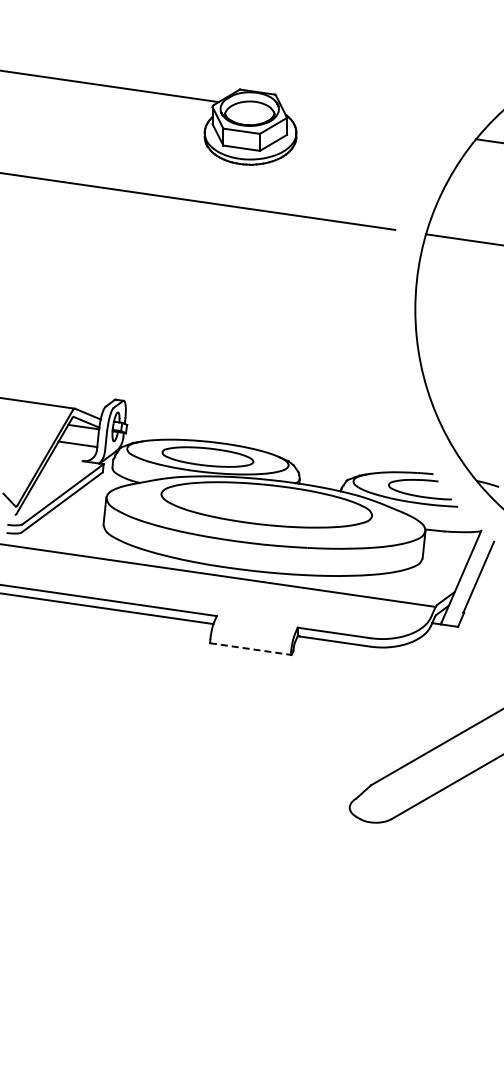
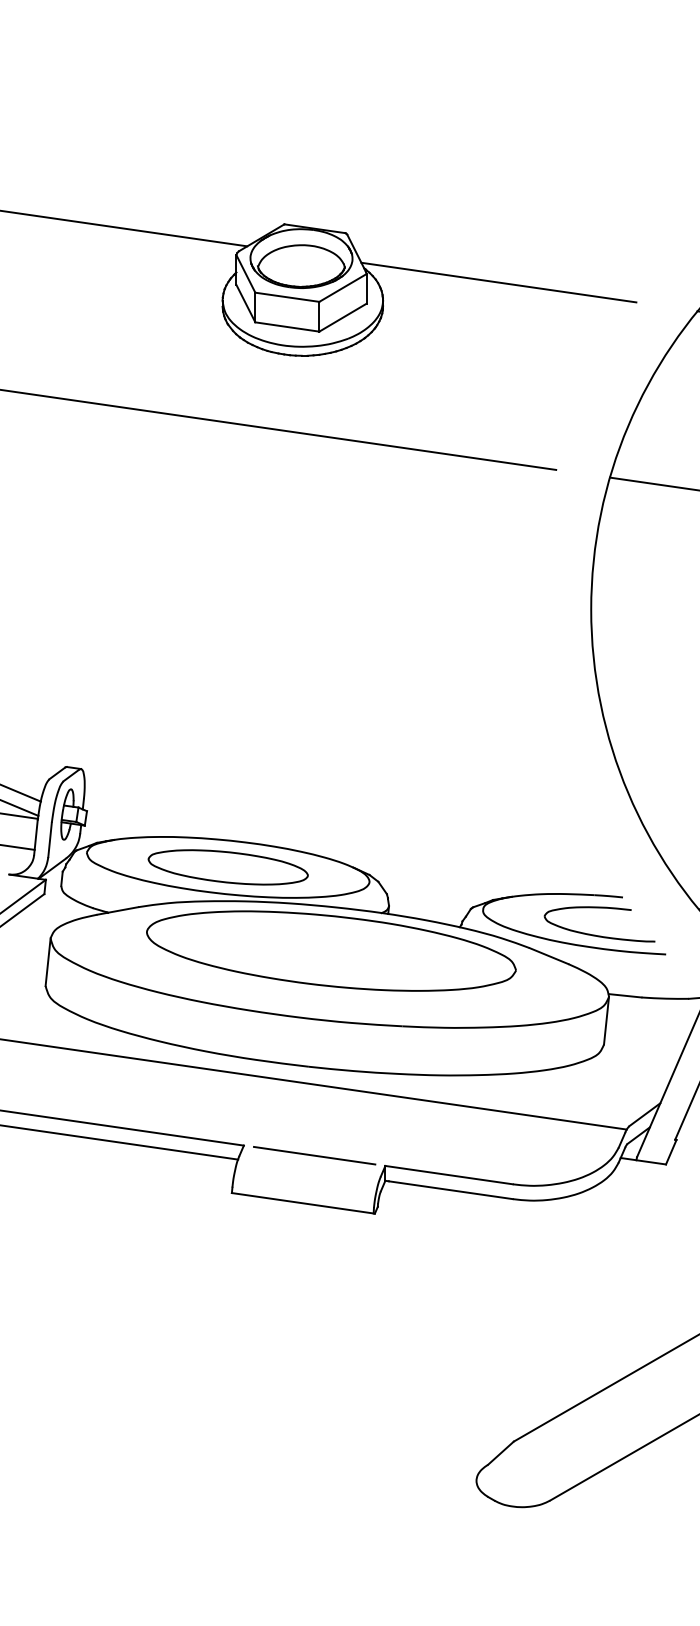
line: (362, 122) -> (498, 281), added
line: (256, 621) -> (313, 1155), added
line: (251, 649) -> (304, 1204), dashed -> solid

